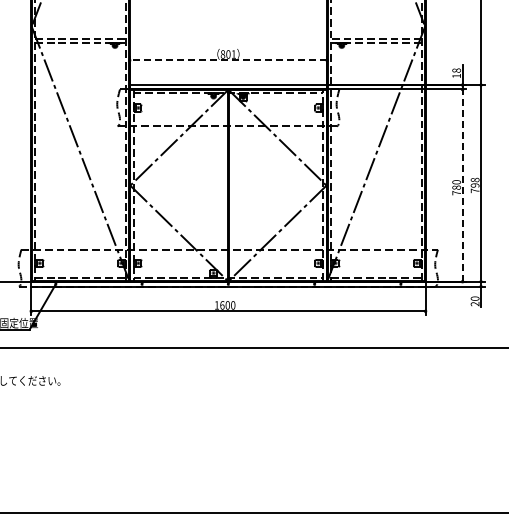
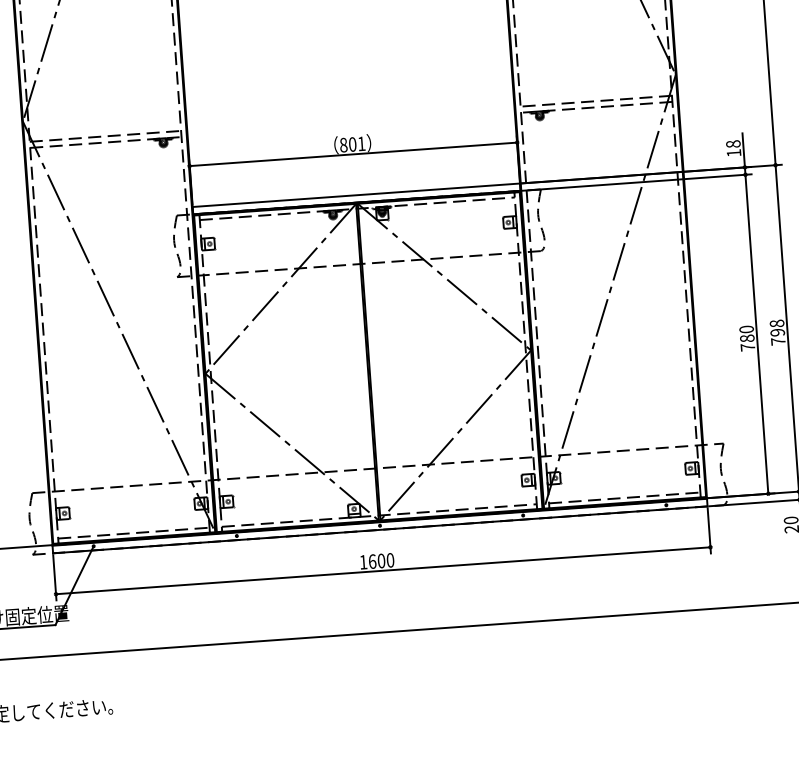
line: (228, 60) -> (353, 154), dashed -> solid
line: (462, 185) -> (756, 334), dashed -> solid

